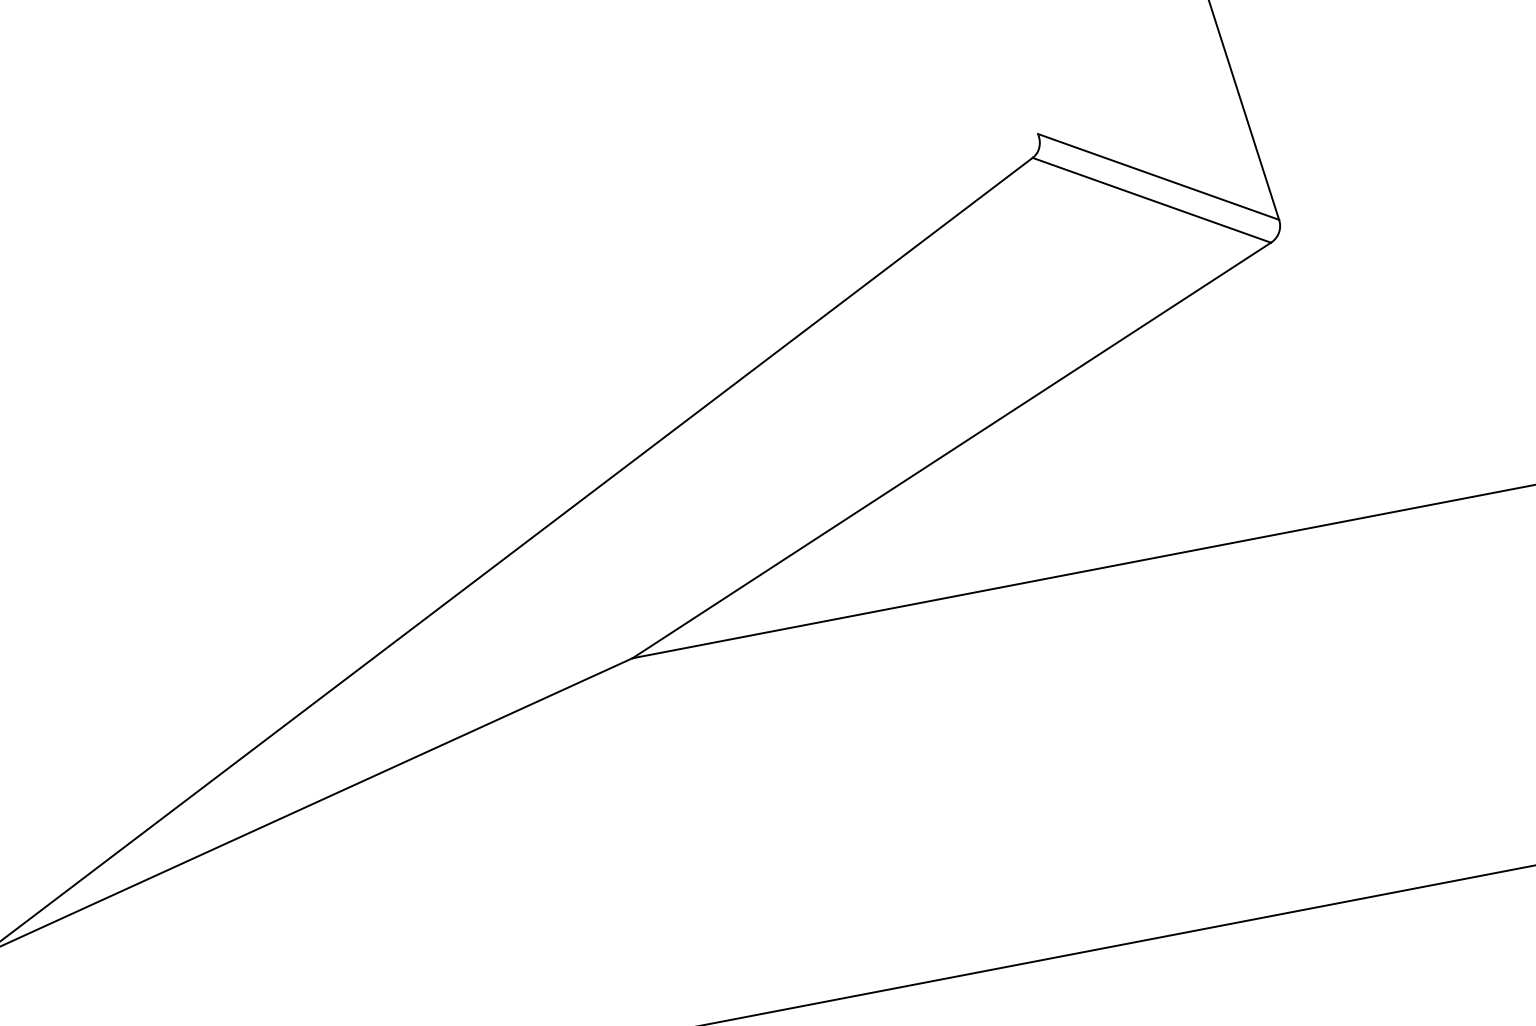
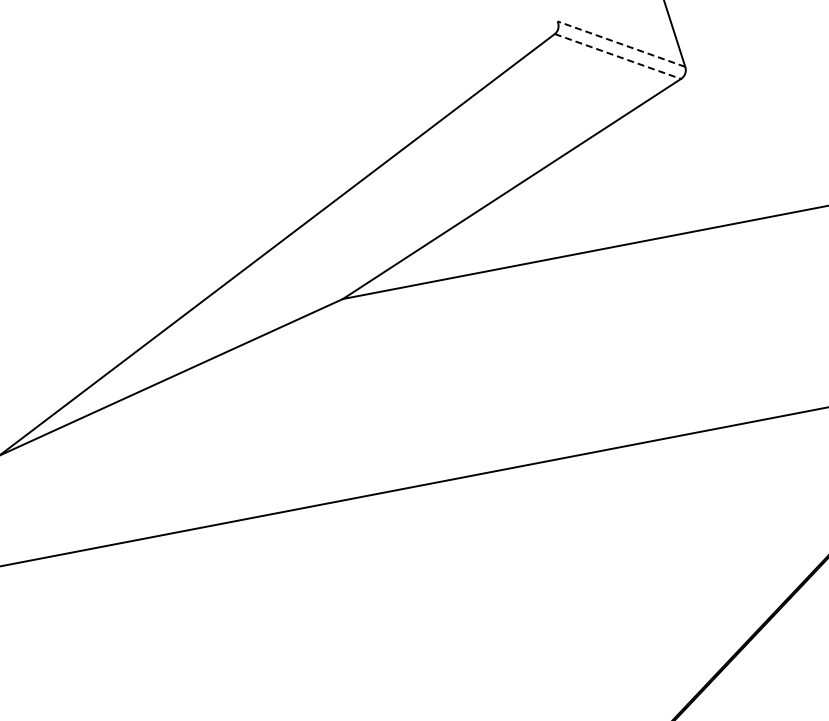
line: (1158, 177) -> (621, 44), solid -> dashed
line: (1151, 200) -> (617, 56), solid -> dashed

